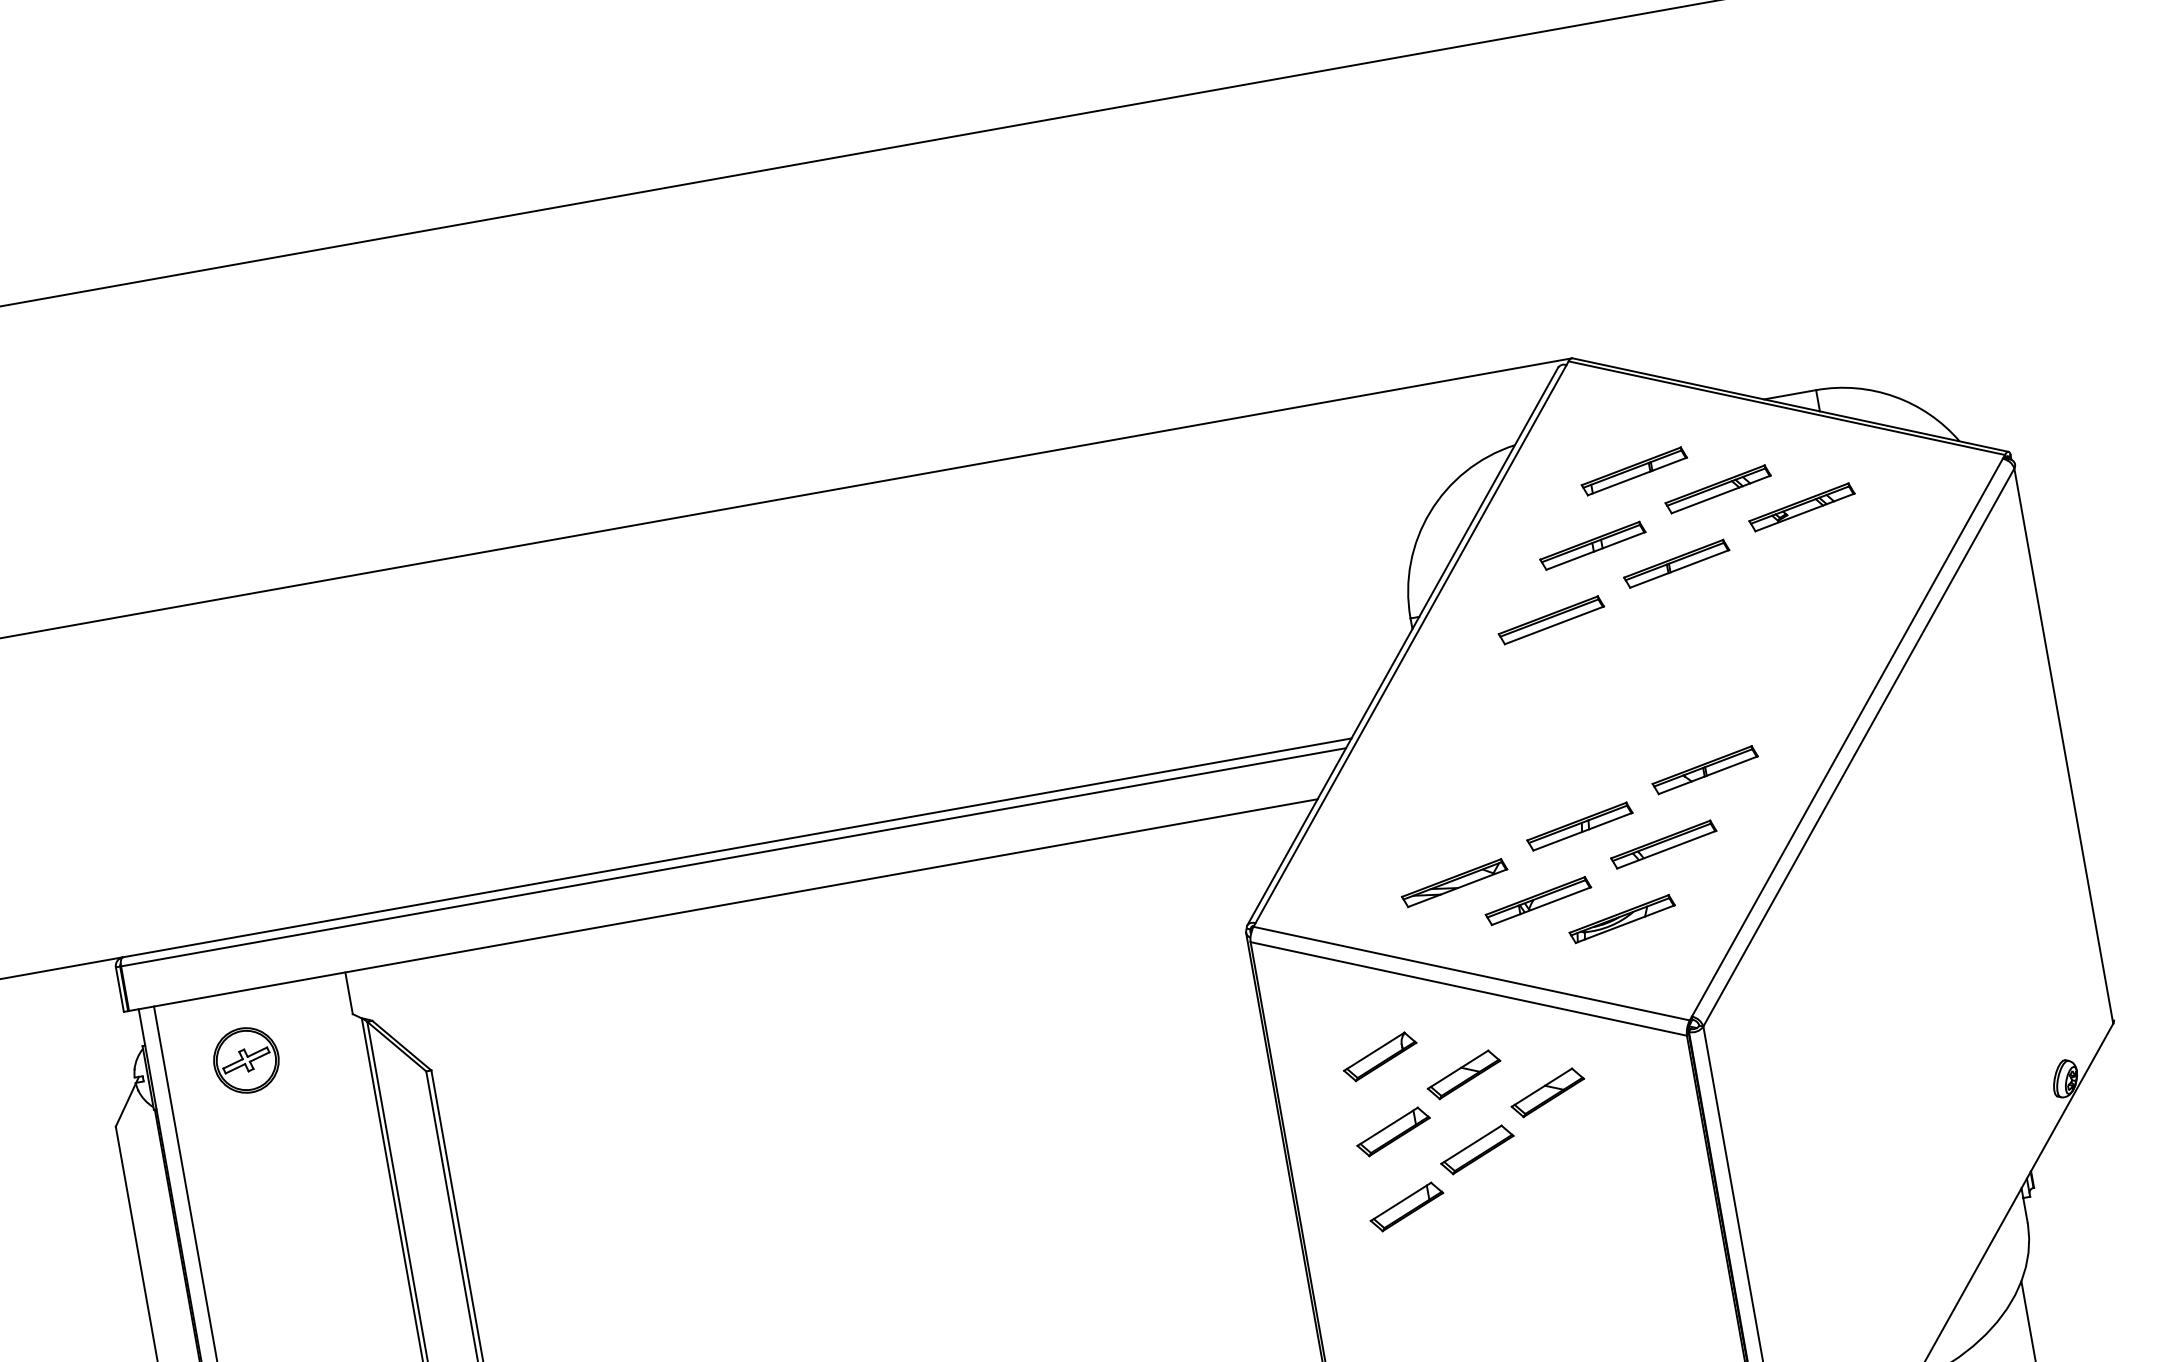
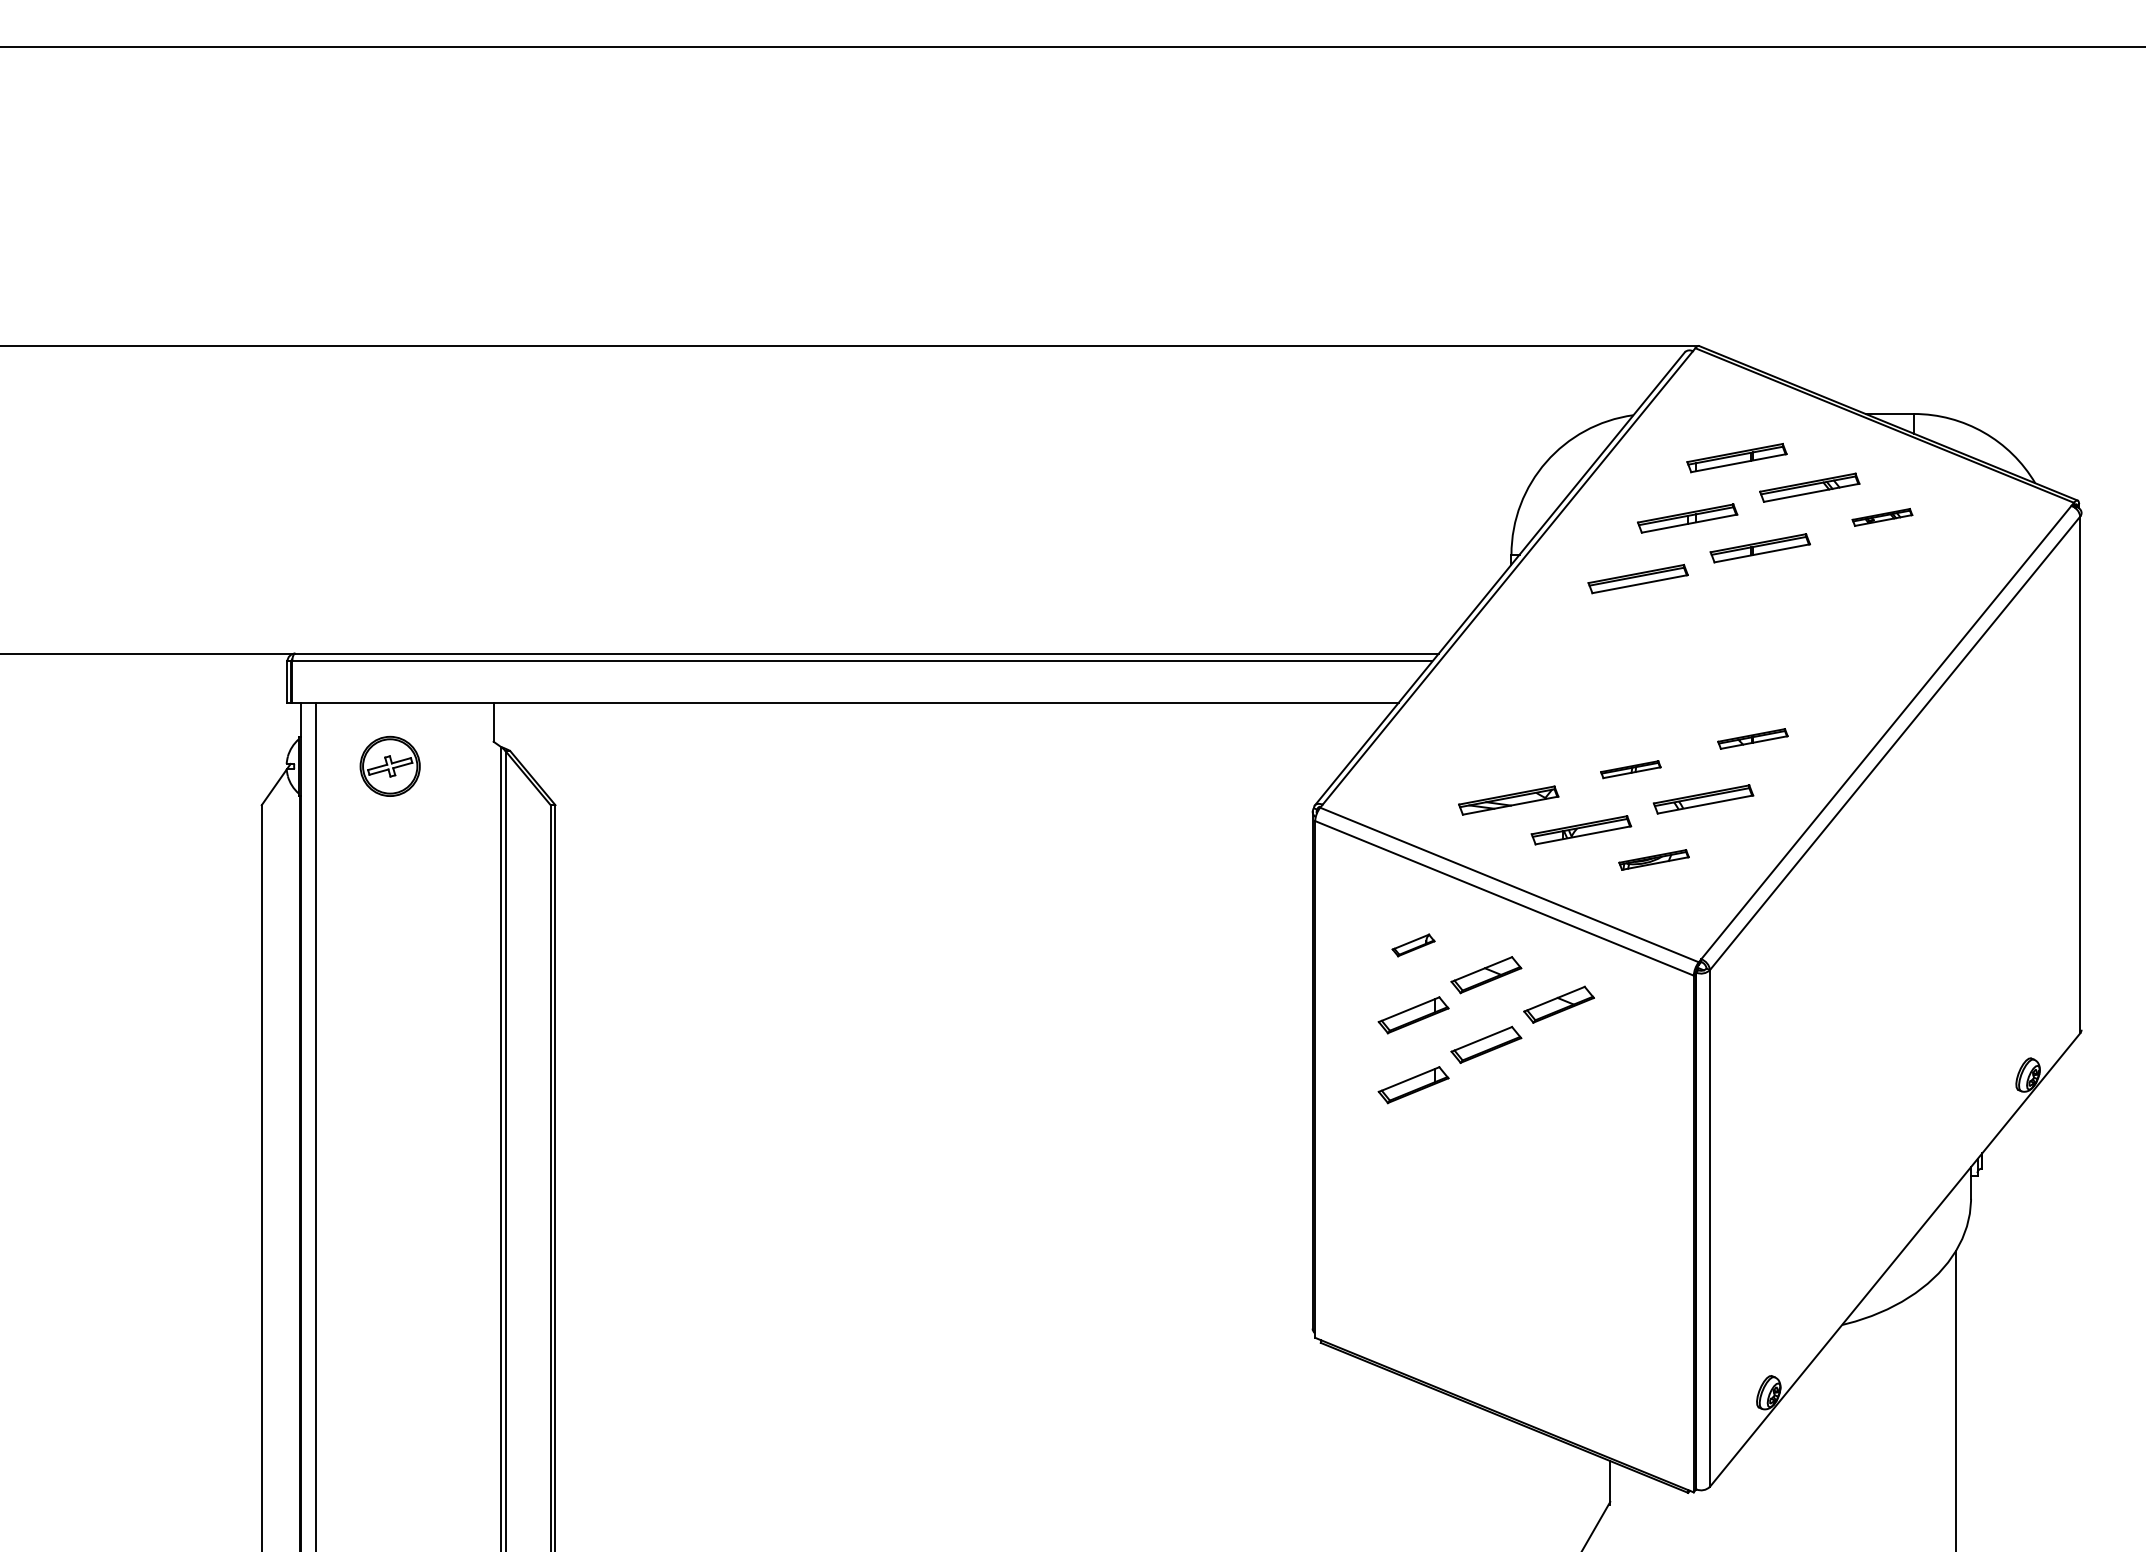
part: (1802, 507) -> (1882, 517), size x0.6
part: (1704, 769) -> (1752, 738), size x0.7
part: (1579, 826) -> (1630, 769), size x0.6
part: (1621, 918) -> (1653, 859), size x0.7
part: (1380, 1057) -> (1413, 945), size x0.6

